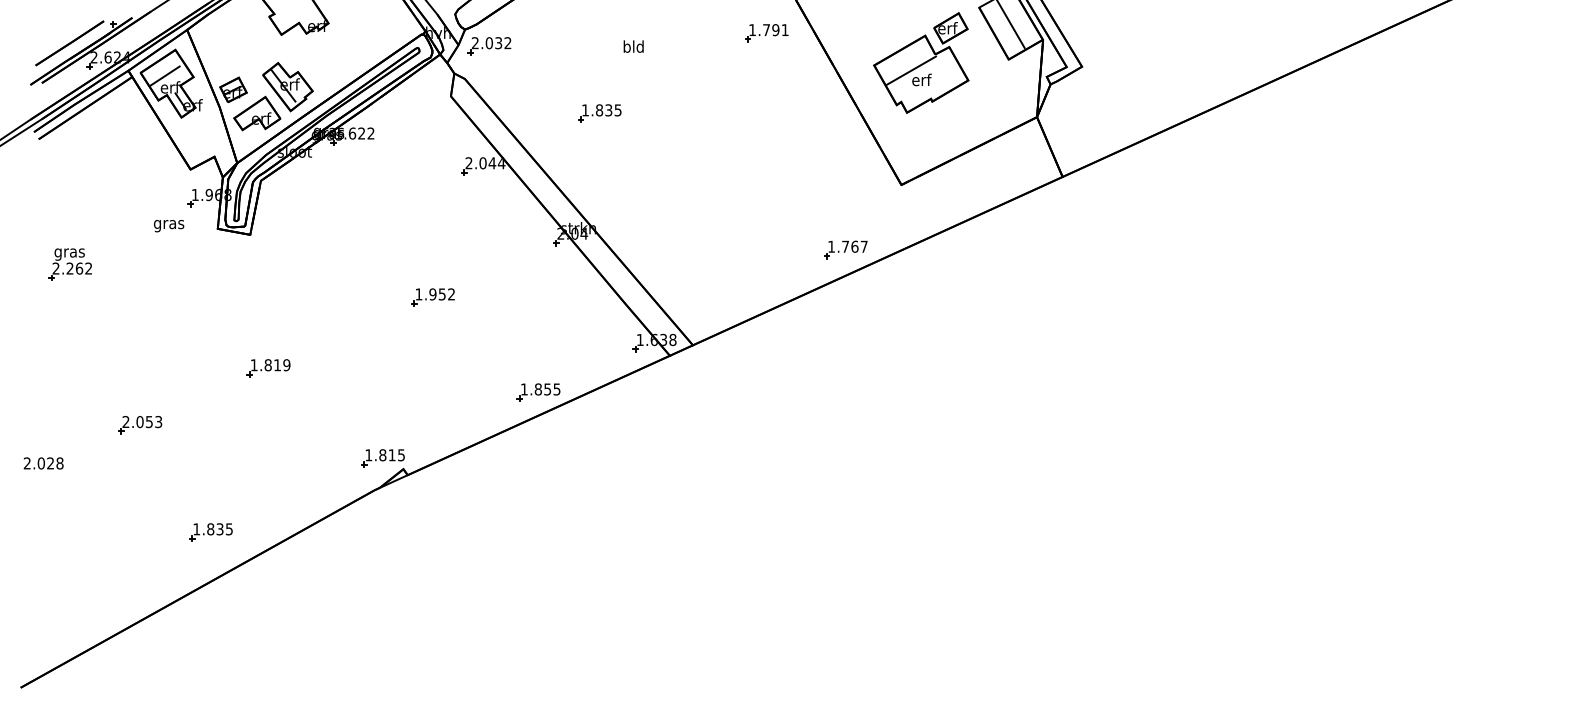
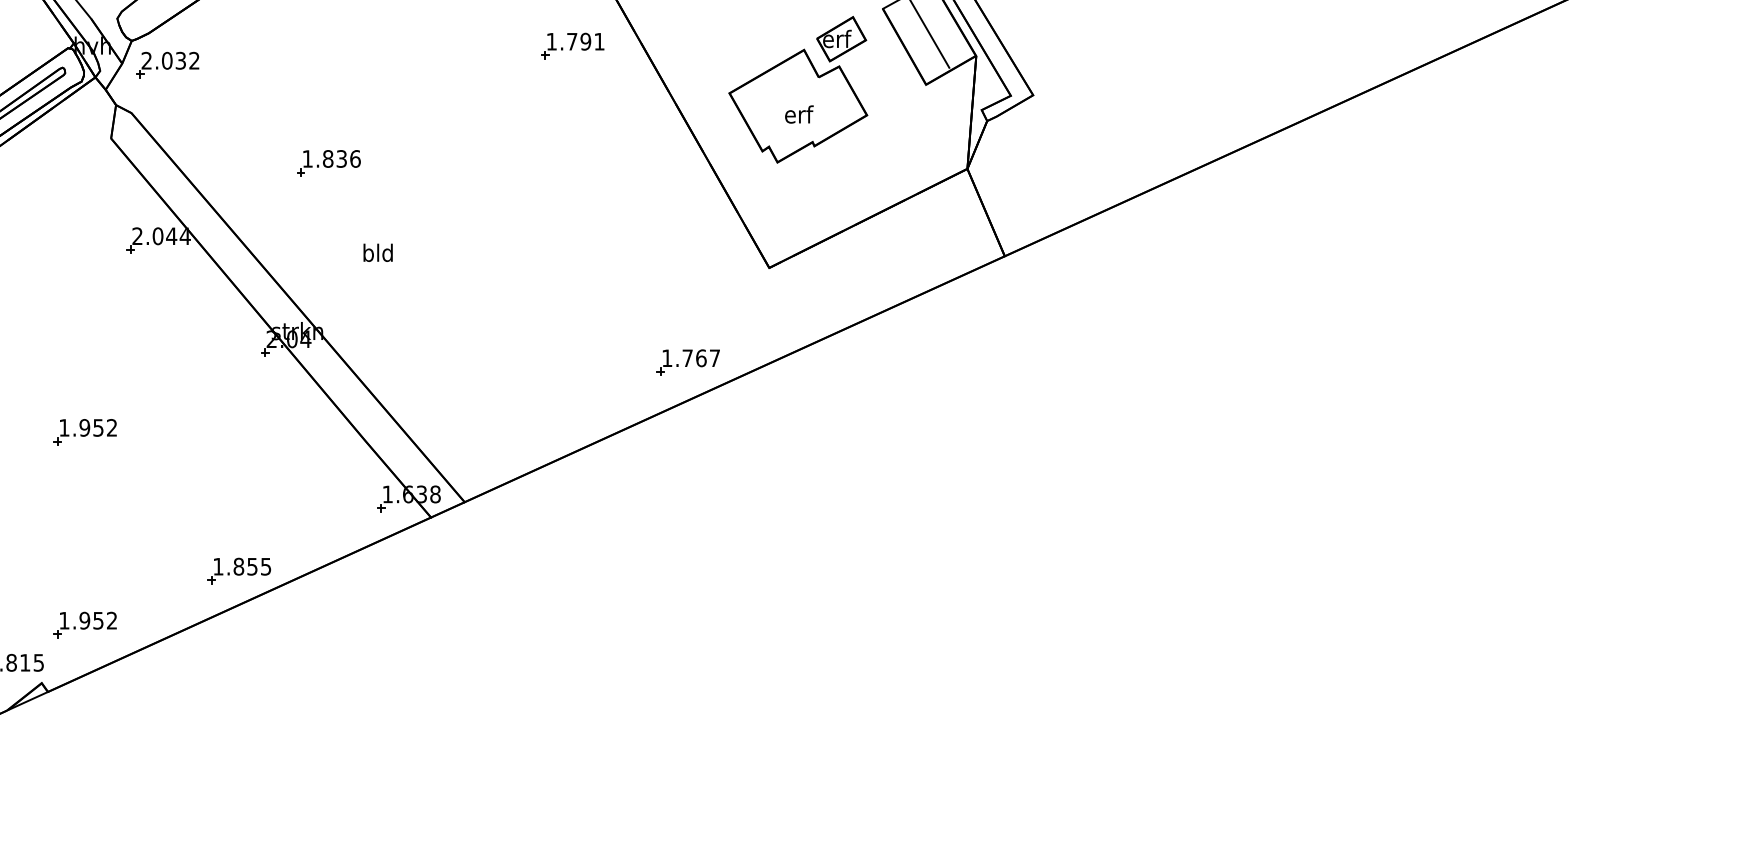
text: (633, 46) -> (377, 252), moved
line: (910, 70) -> (782, 100), removed
text: (617, 110) -> (354, 159), 1.835 -> 1.836
part: (432, 429) -> (84, 625), added

